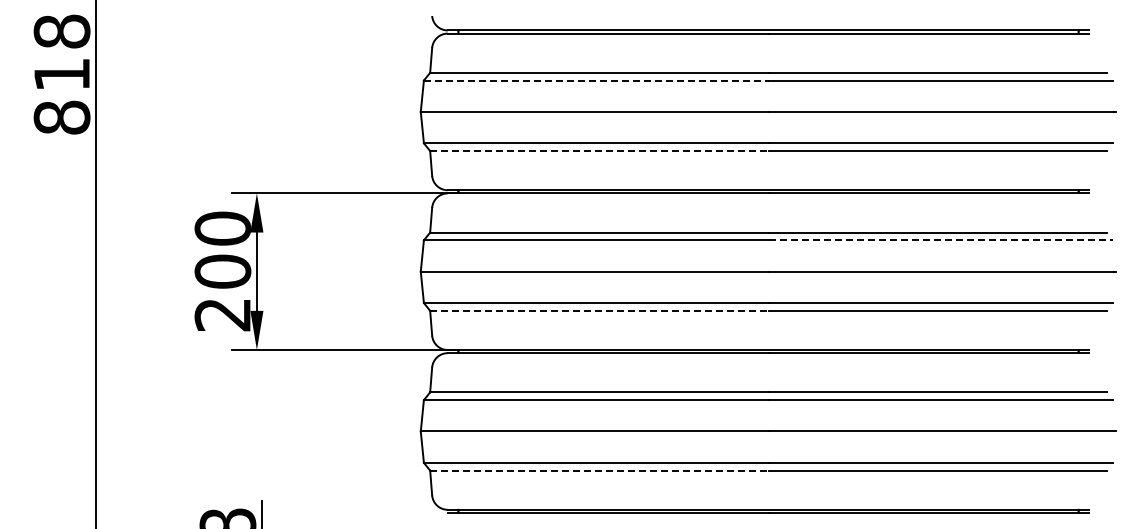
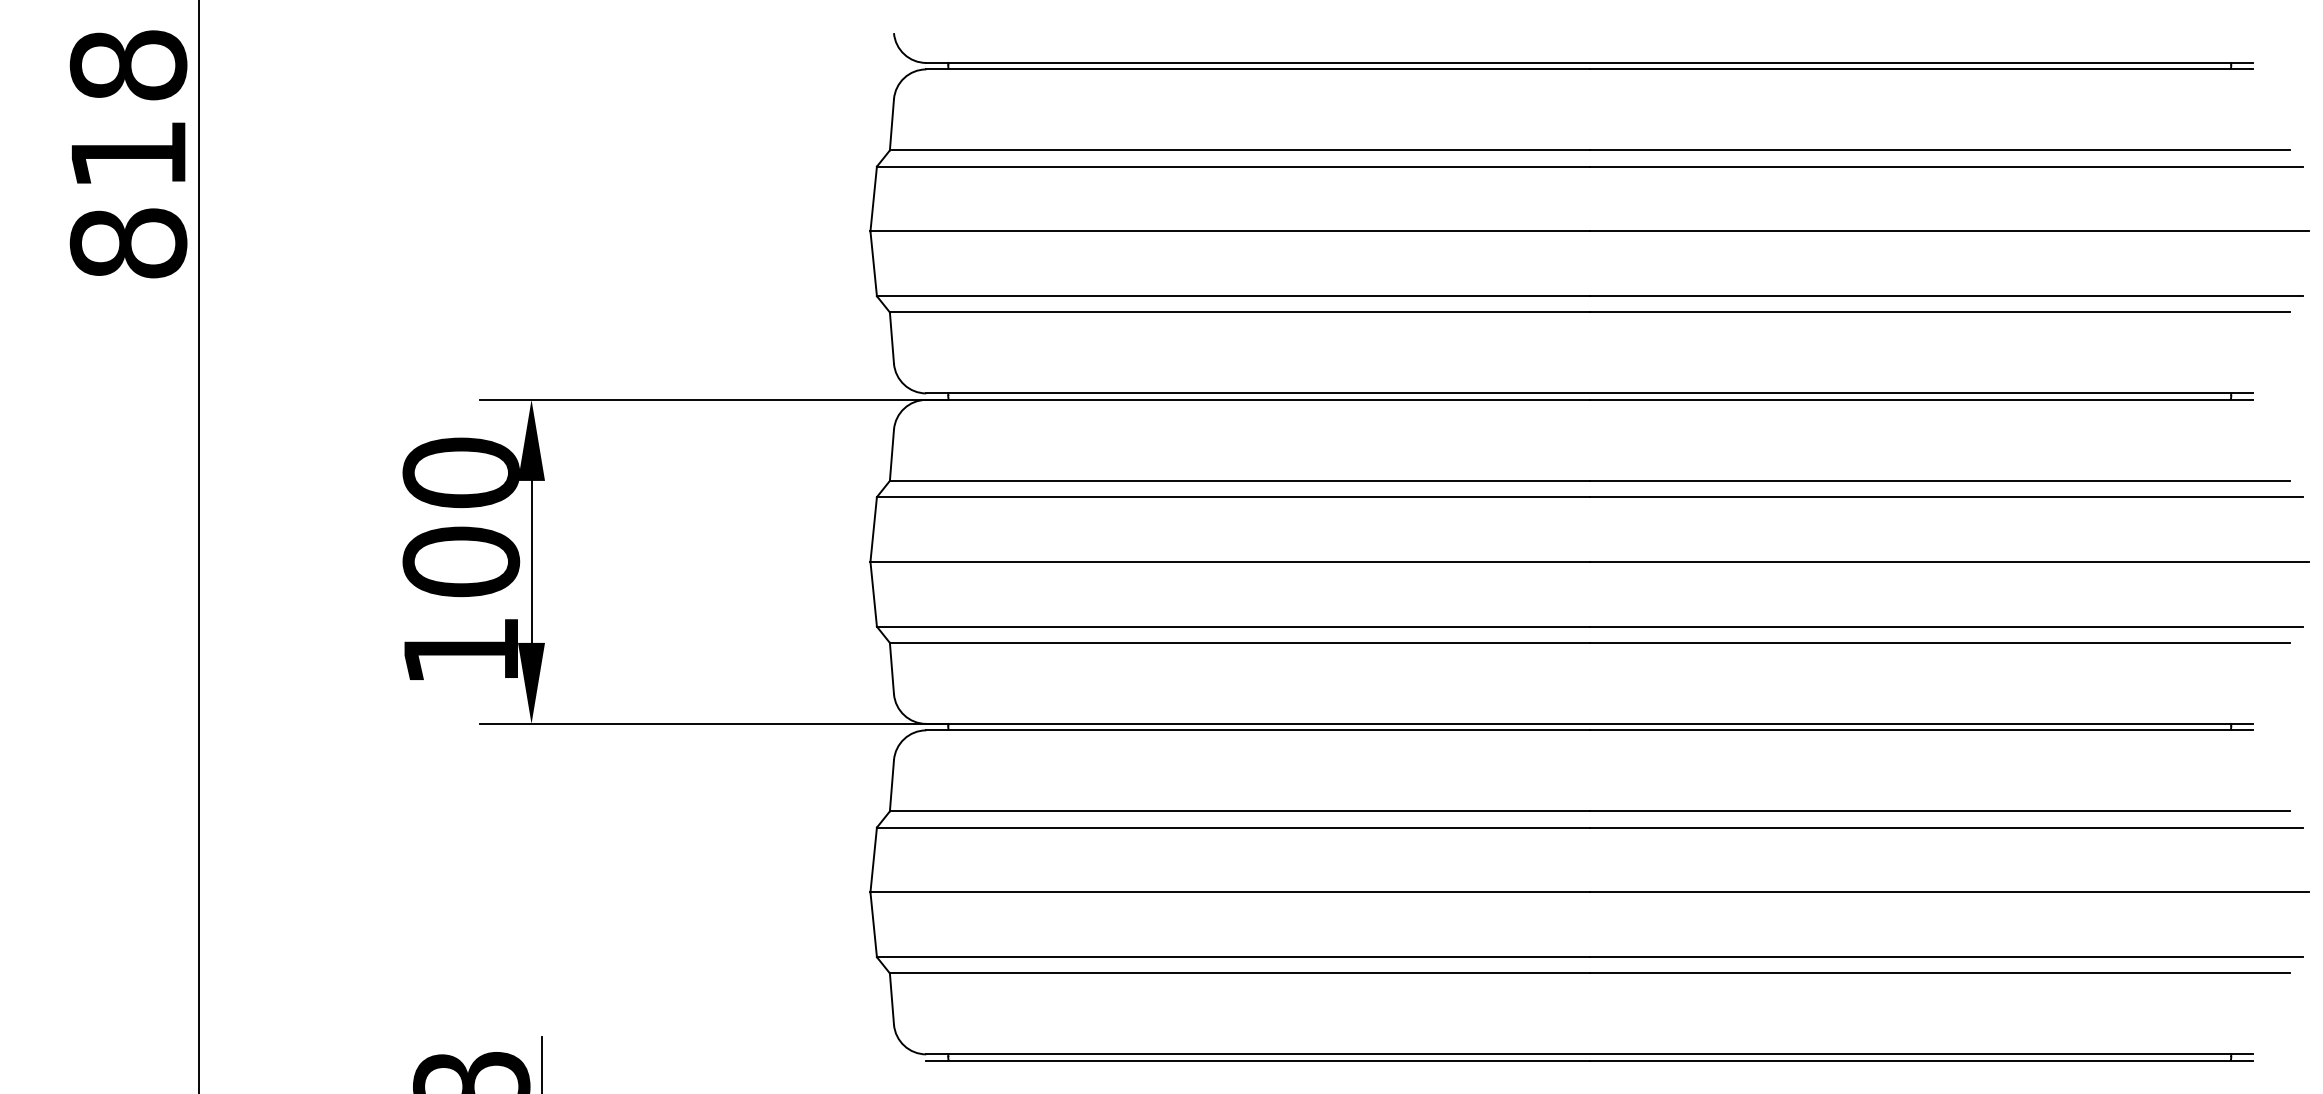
line: (596, 80) -> (1233, 166), dashed -> solid
line: (599, 151) -> (1240, 313), dashed -> solid
line: (941, 240) -> (1947, 497), dashed -> solid
line: (599, 310) -> (1240, 642), dashed -> solid
text: (222, 315) -> (460, 652), 200 -> 100
line: (599, 470) -> (1240, 973), dashed -> solid

